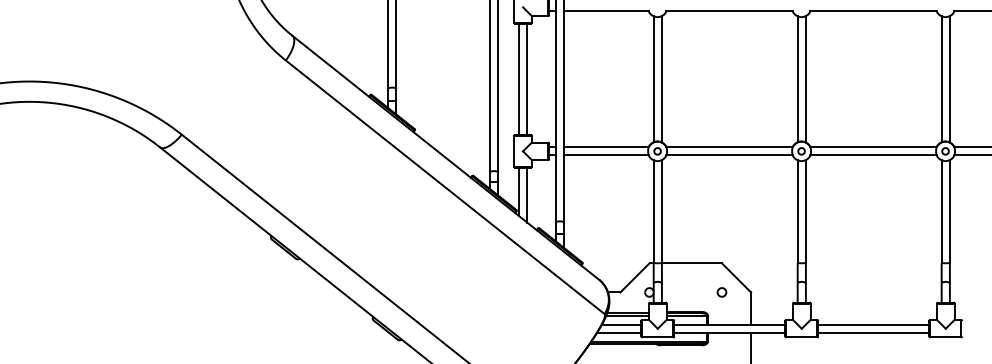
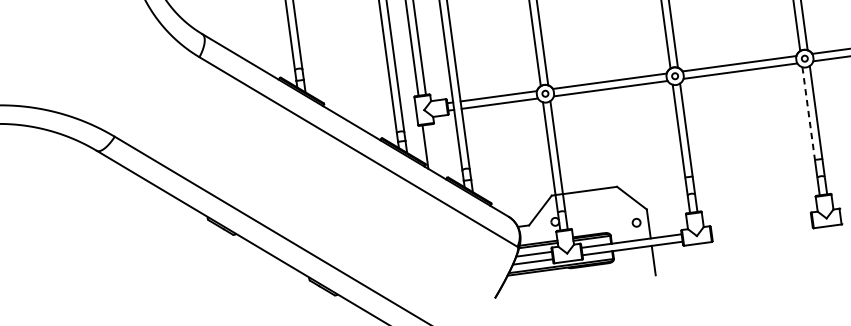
line: (527, 194) -> (433, 148), removed
line: (941, 212) -> (808, 114), solid -> dashed
circle: (721, 292) -> (636, 222), moved
line: (873, 324) -> (761, 223), removed
line: (873, 332) -> (761, 230), removed

